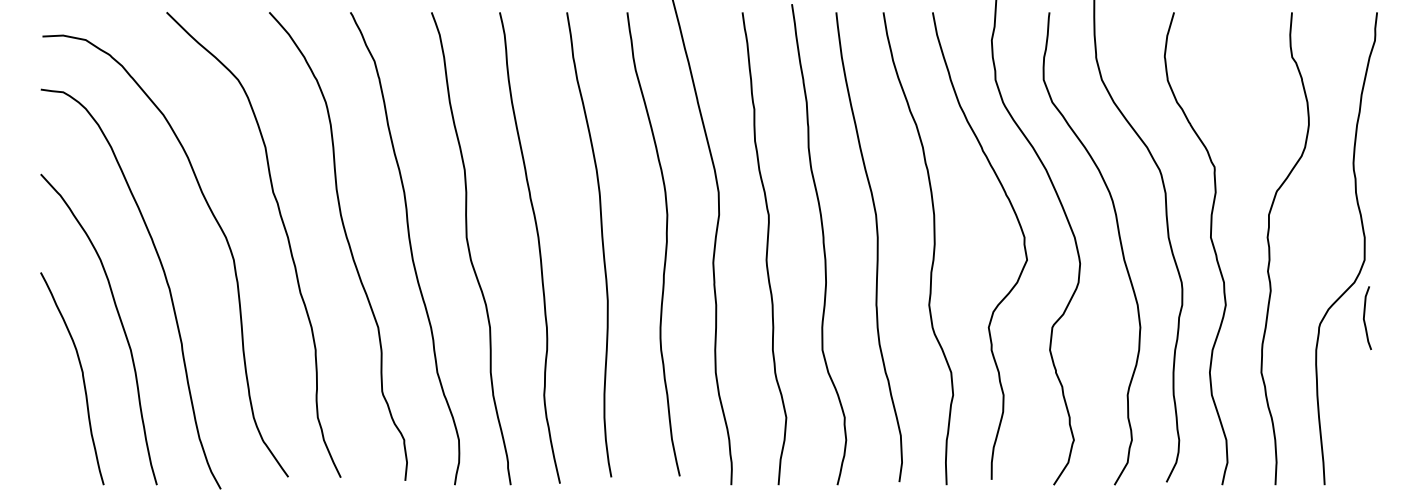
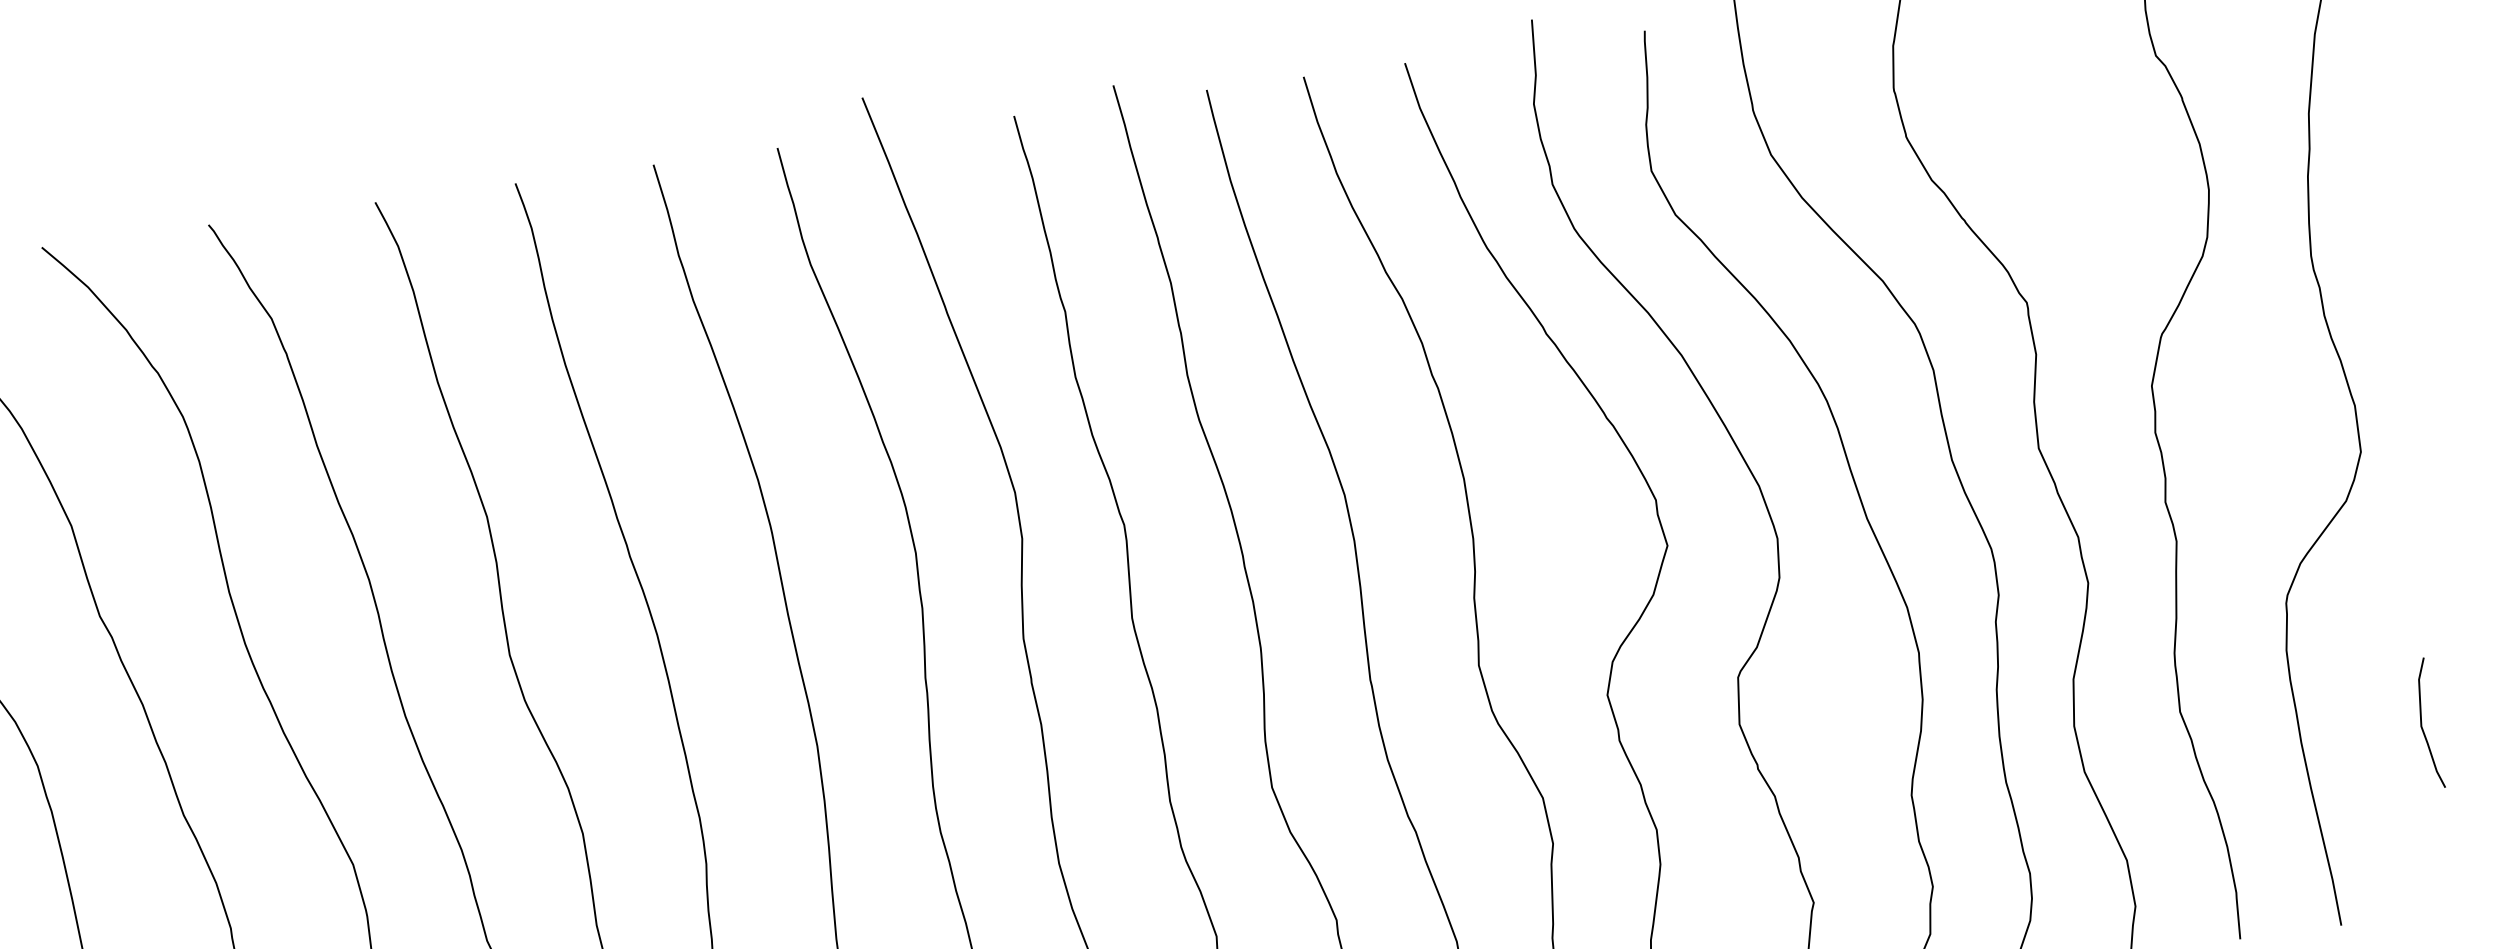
curve: (1364, 318) -> (2422, 724), moved

